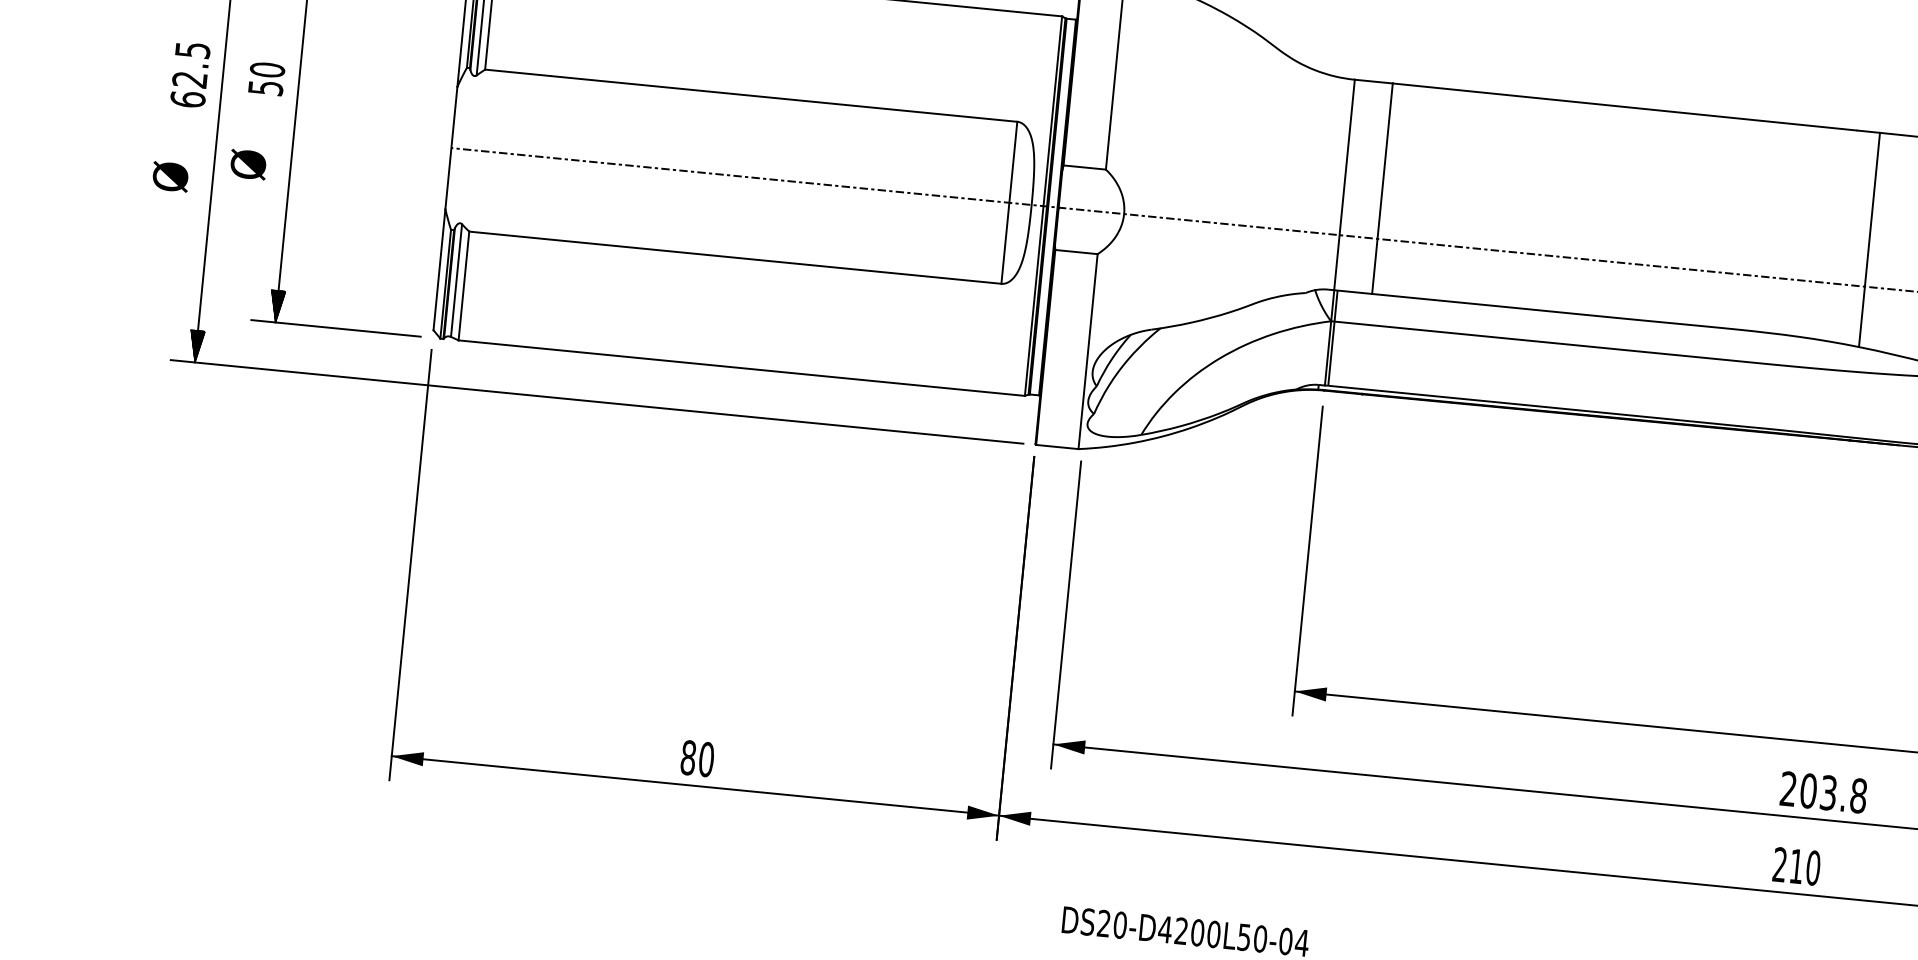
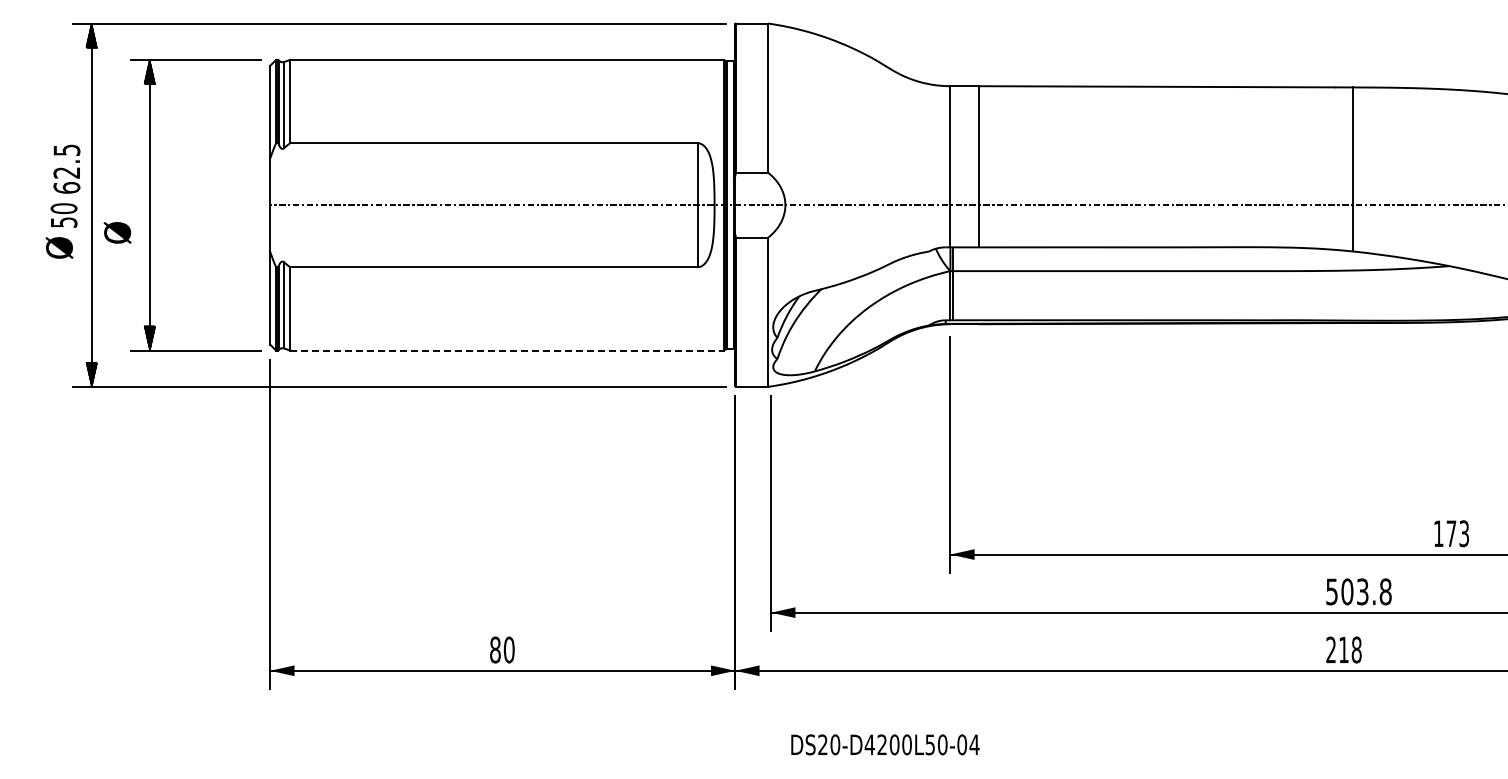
text: (265, 78) -> (63, 215), moved
line: (741, 368) -> (506, 350), solid -> dashed
text: (1787, 788) -> (1331, 591), 203.8 -> 503.8
text: (1813, 868) -> (1356, 650), 210 -> 218

